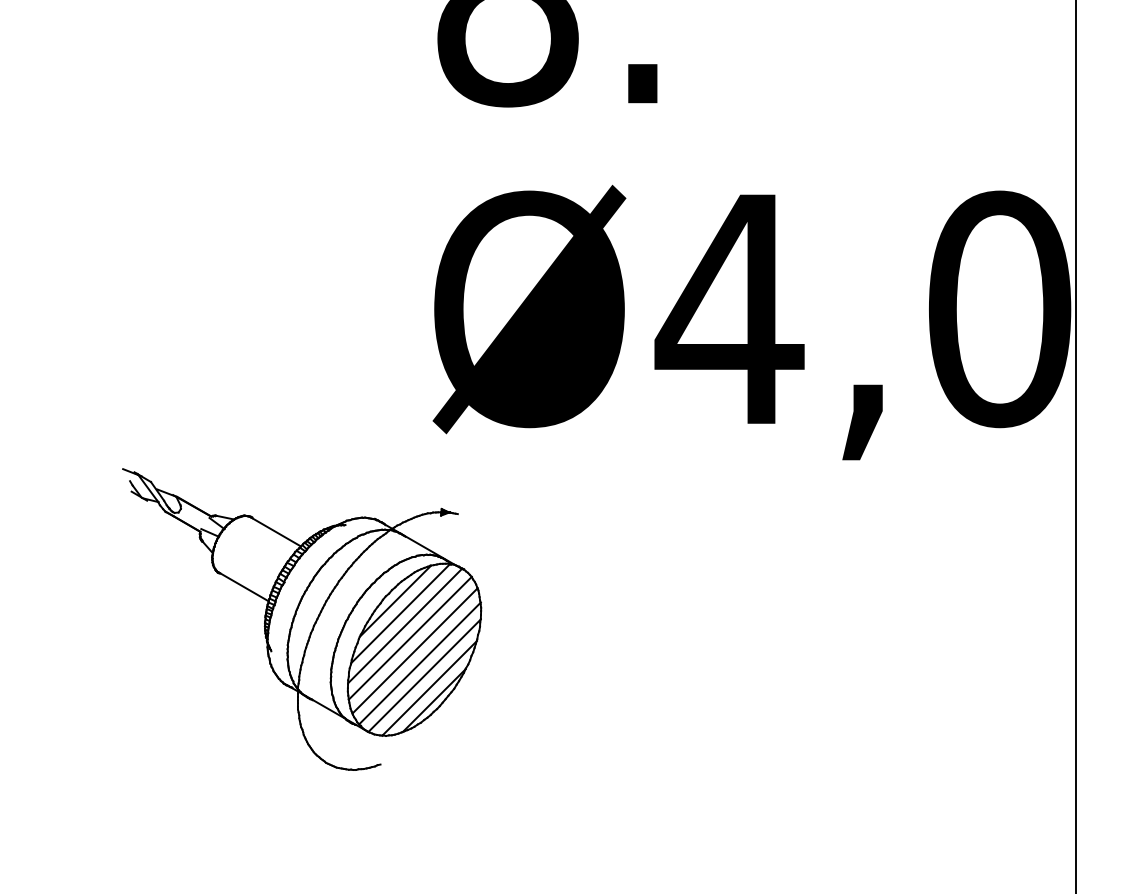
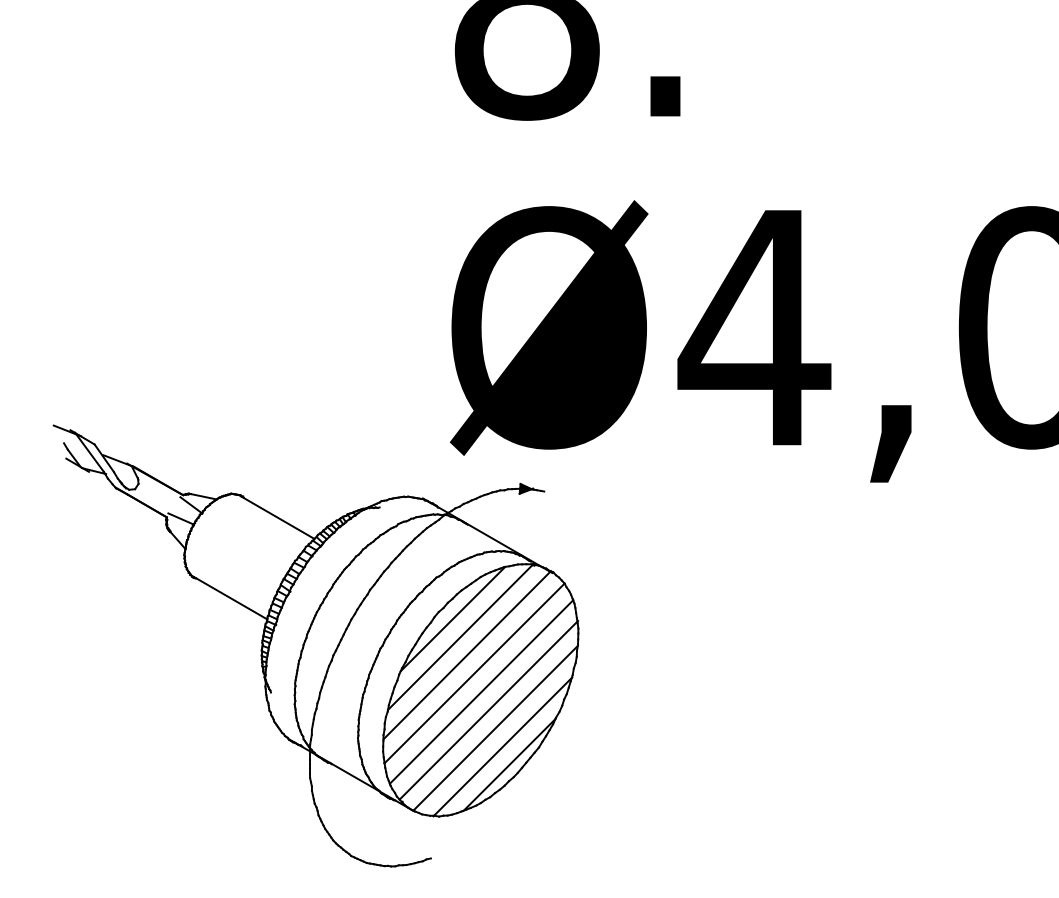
part: (301, 619) -> (315, 645), size x1.43

